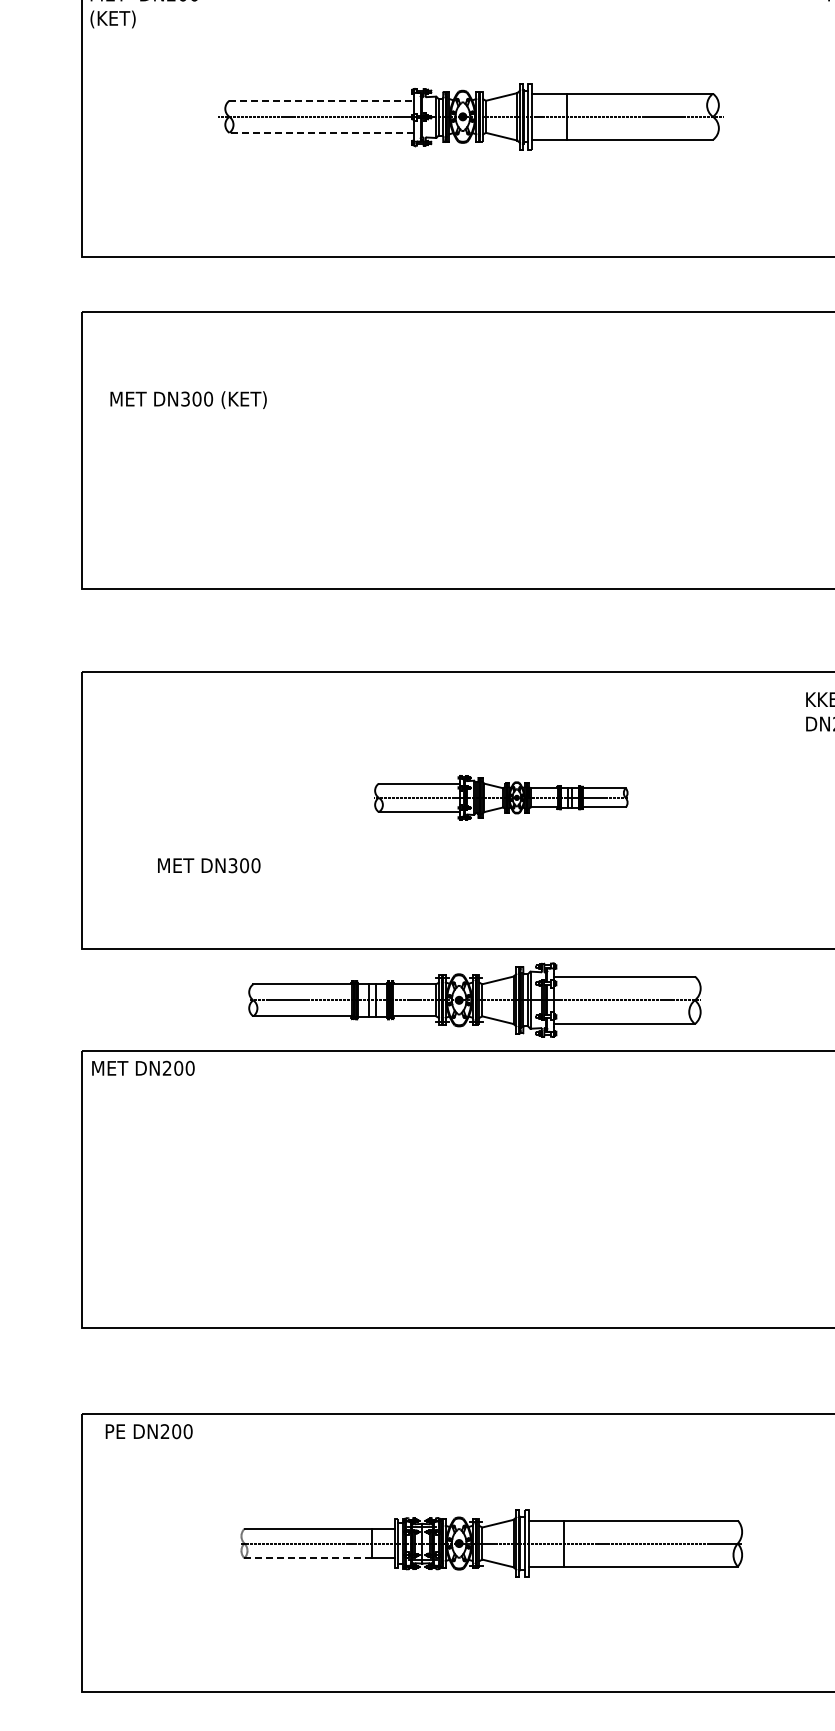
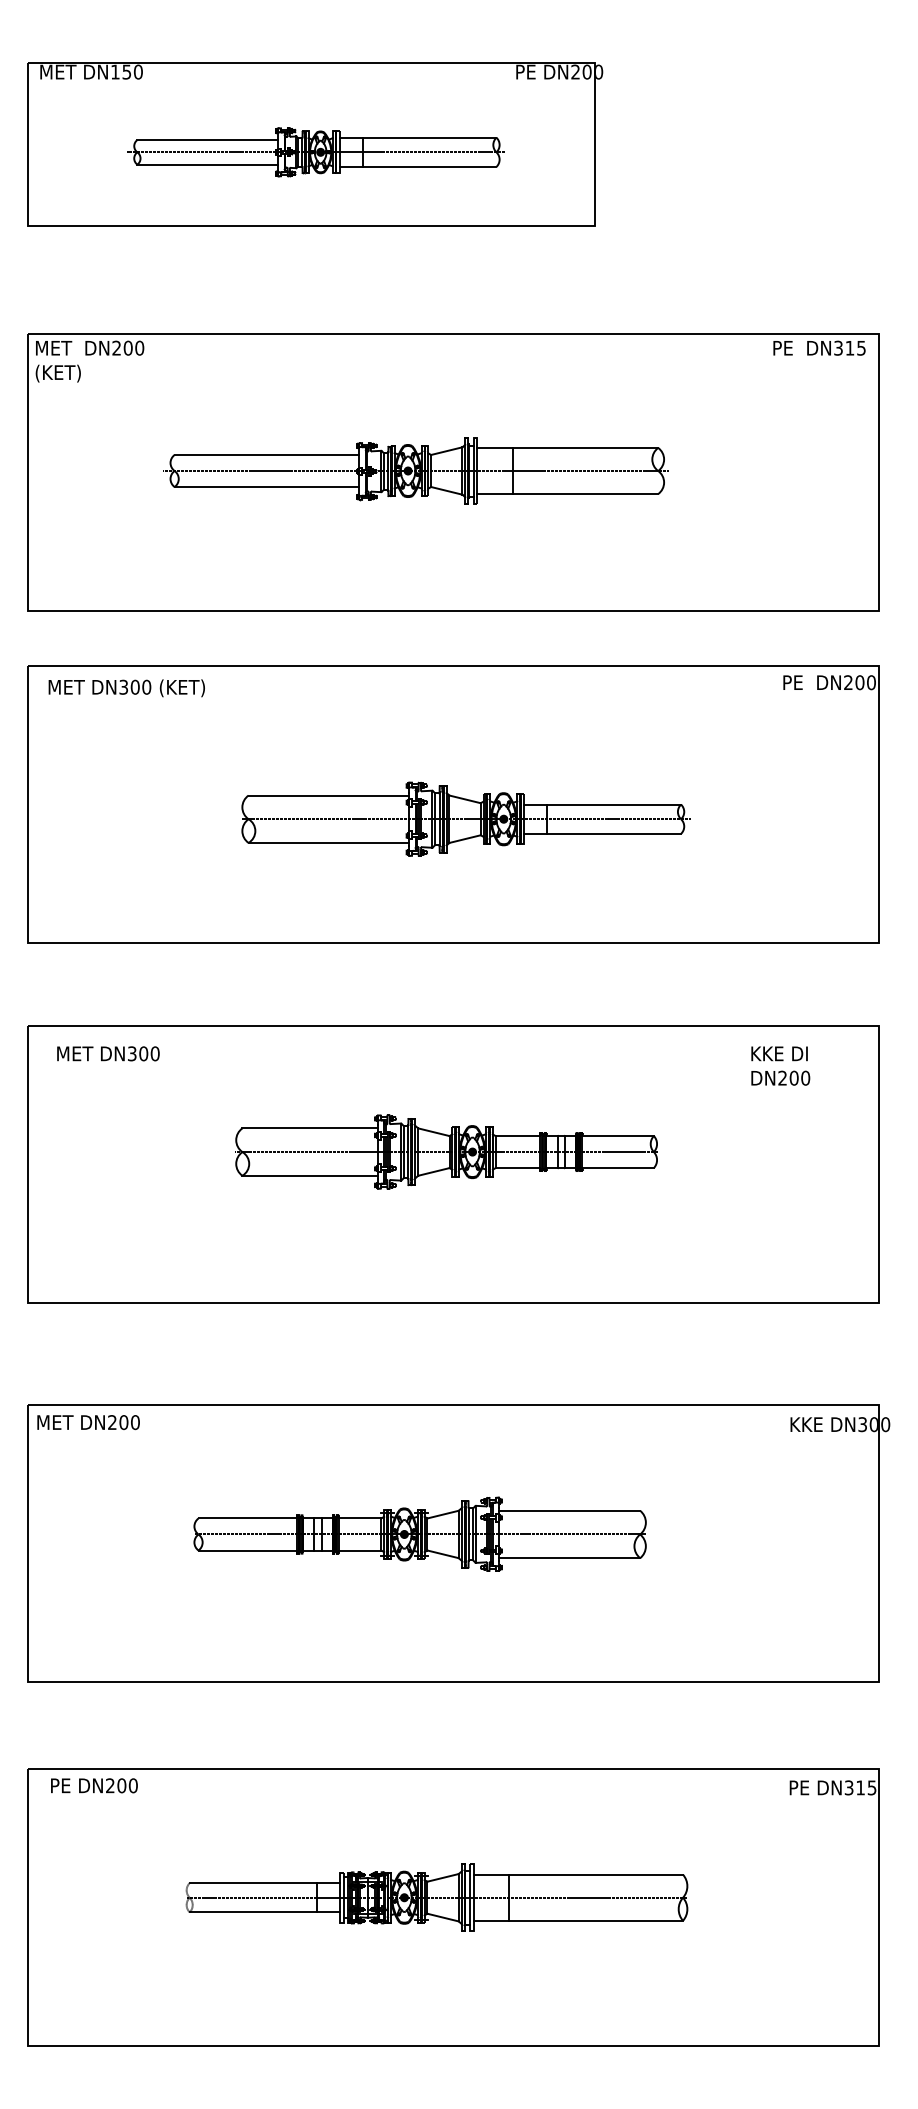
line: (322, 100) -> (267, 454), dashed -> solid
line: (321, 133) -> (266, 487), dashed -> solid
text: (188, 400) -> (126, 688), moved
part: (520, 464) -> (465, 818), added
part: (501, 797) -> (446, 1151), size x1.67
text: (209, 865) -> (108, 1053), moved
part: (474, 999) -> (419, 1533), moved
line: (308, 1558) -> (253, 1912), dashed -> solid

